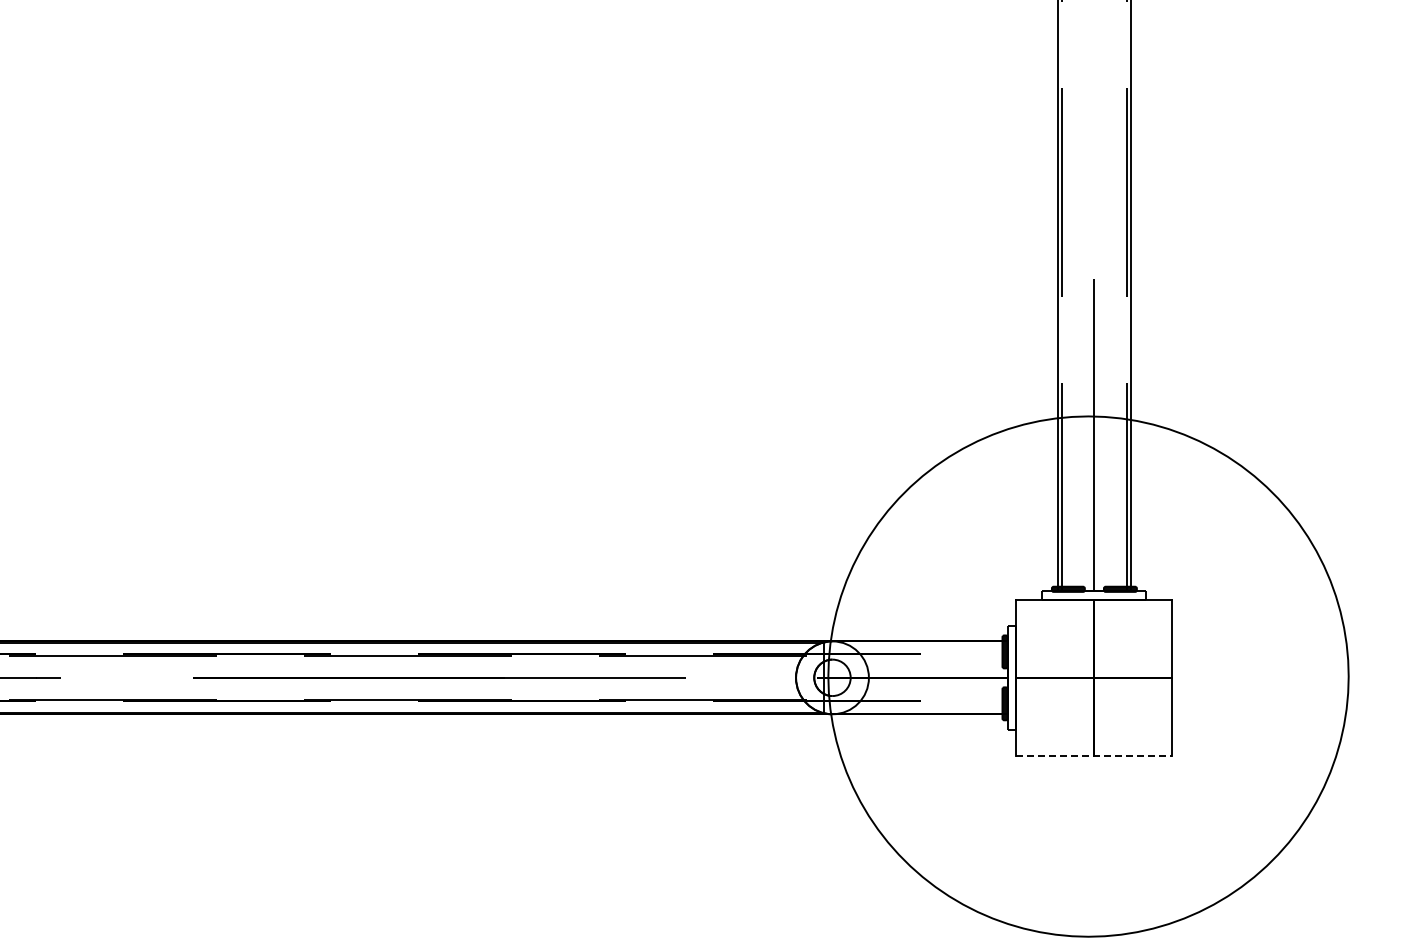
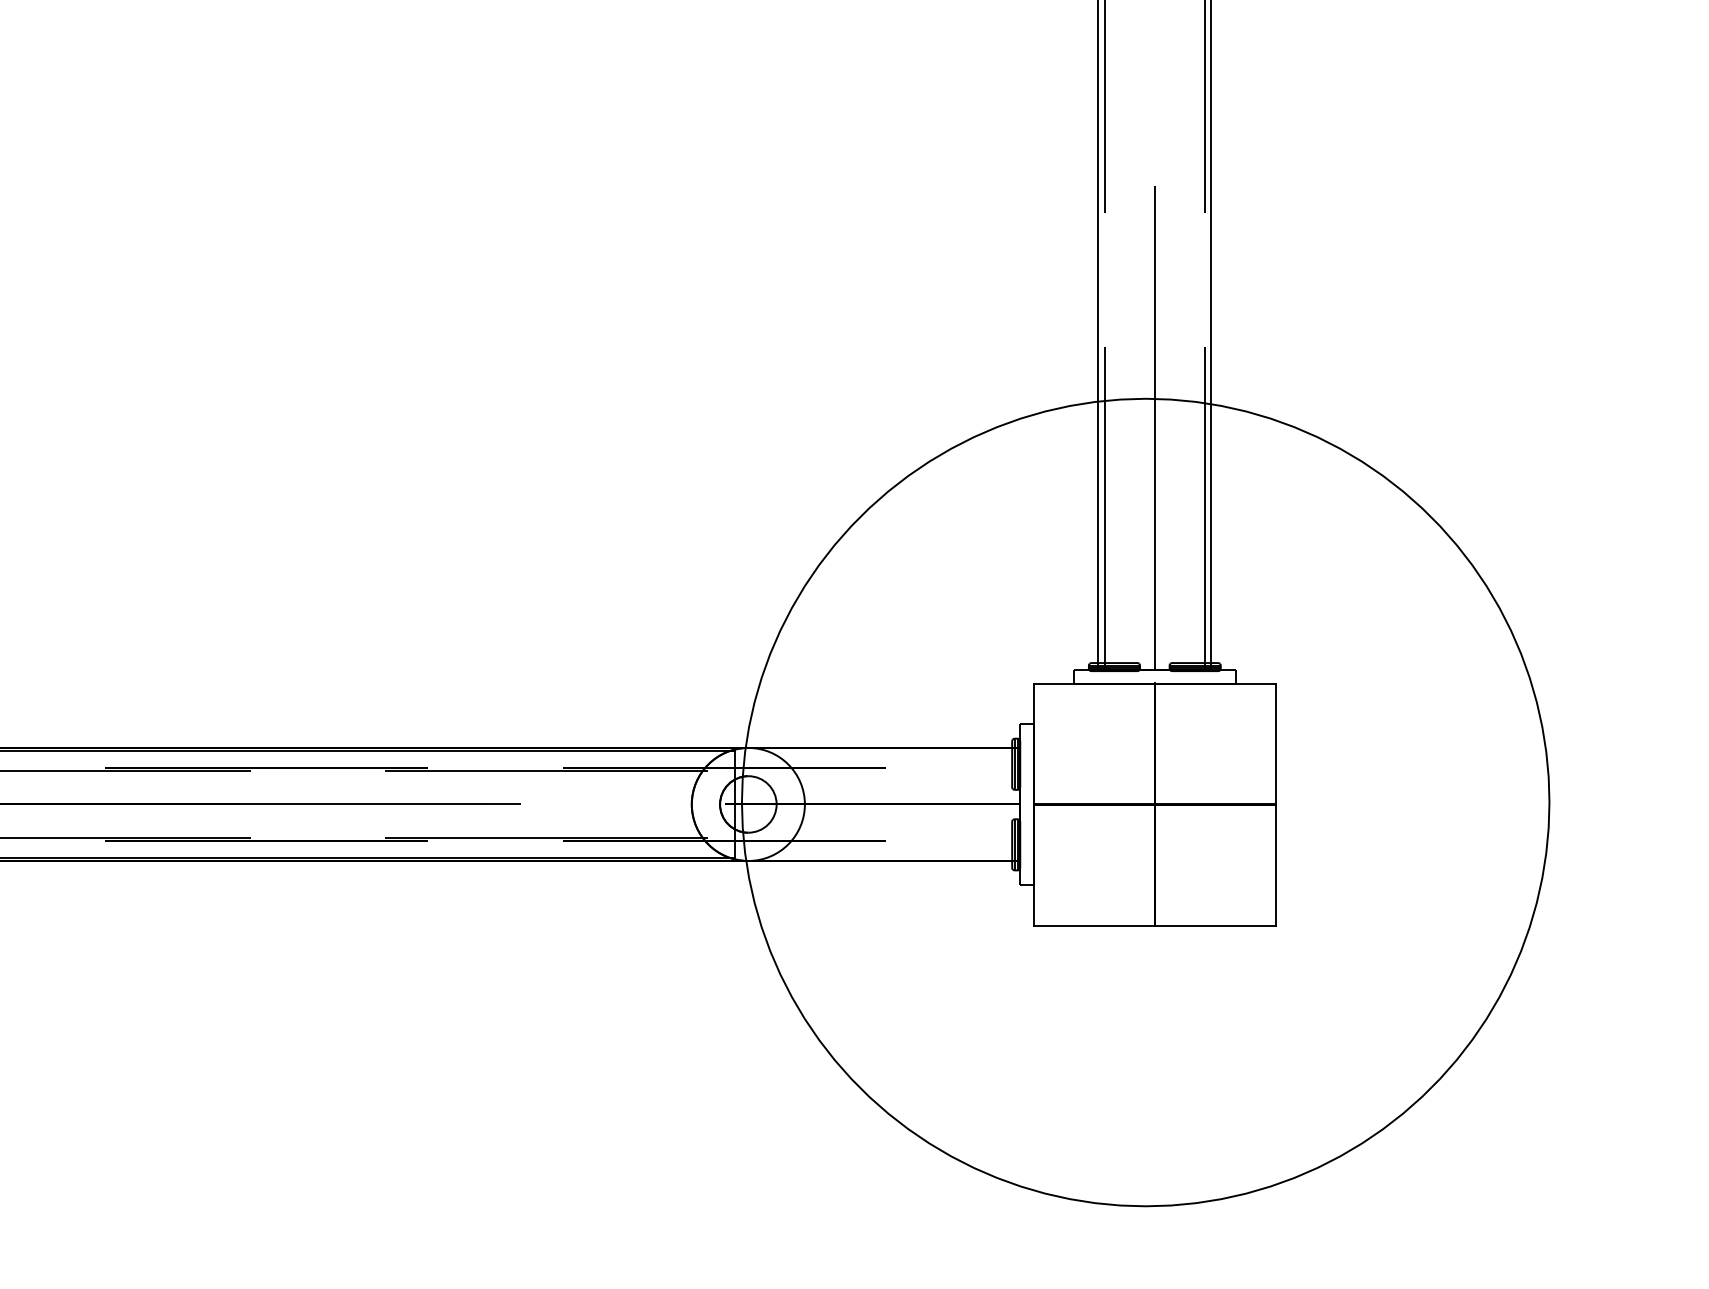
line: (1094, 756) -> (1154, 926), dashed -> solid

